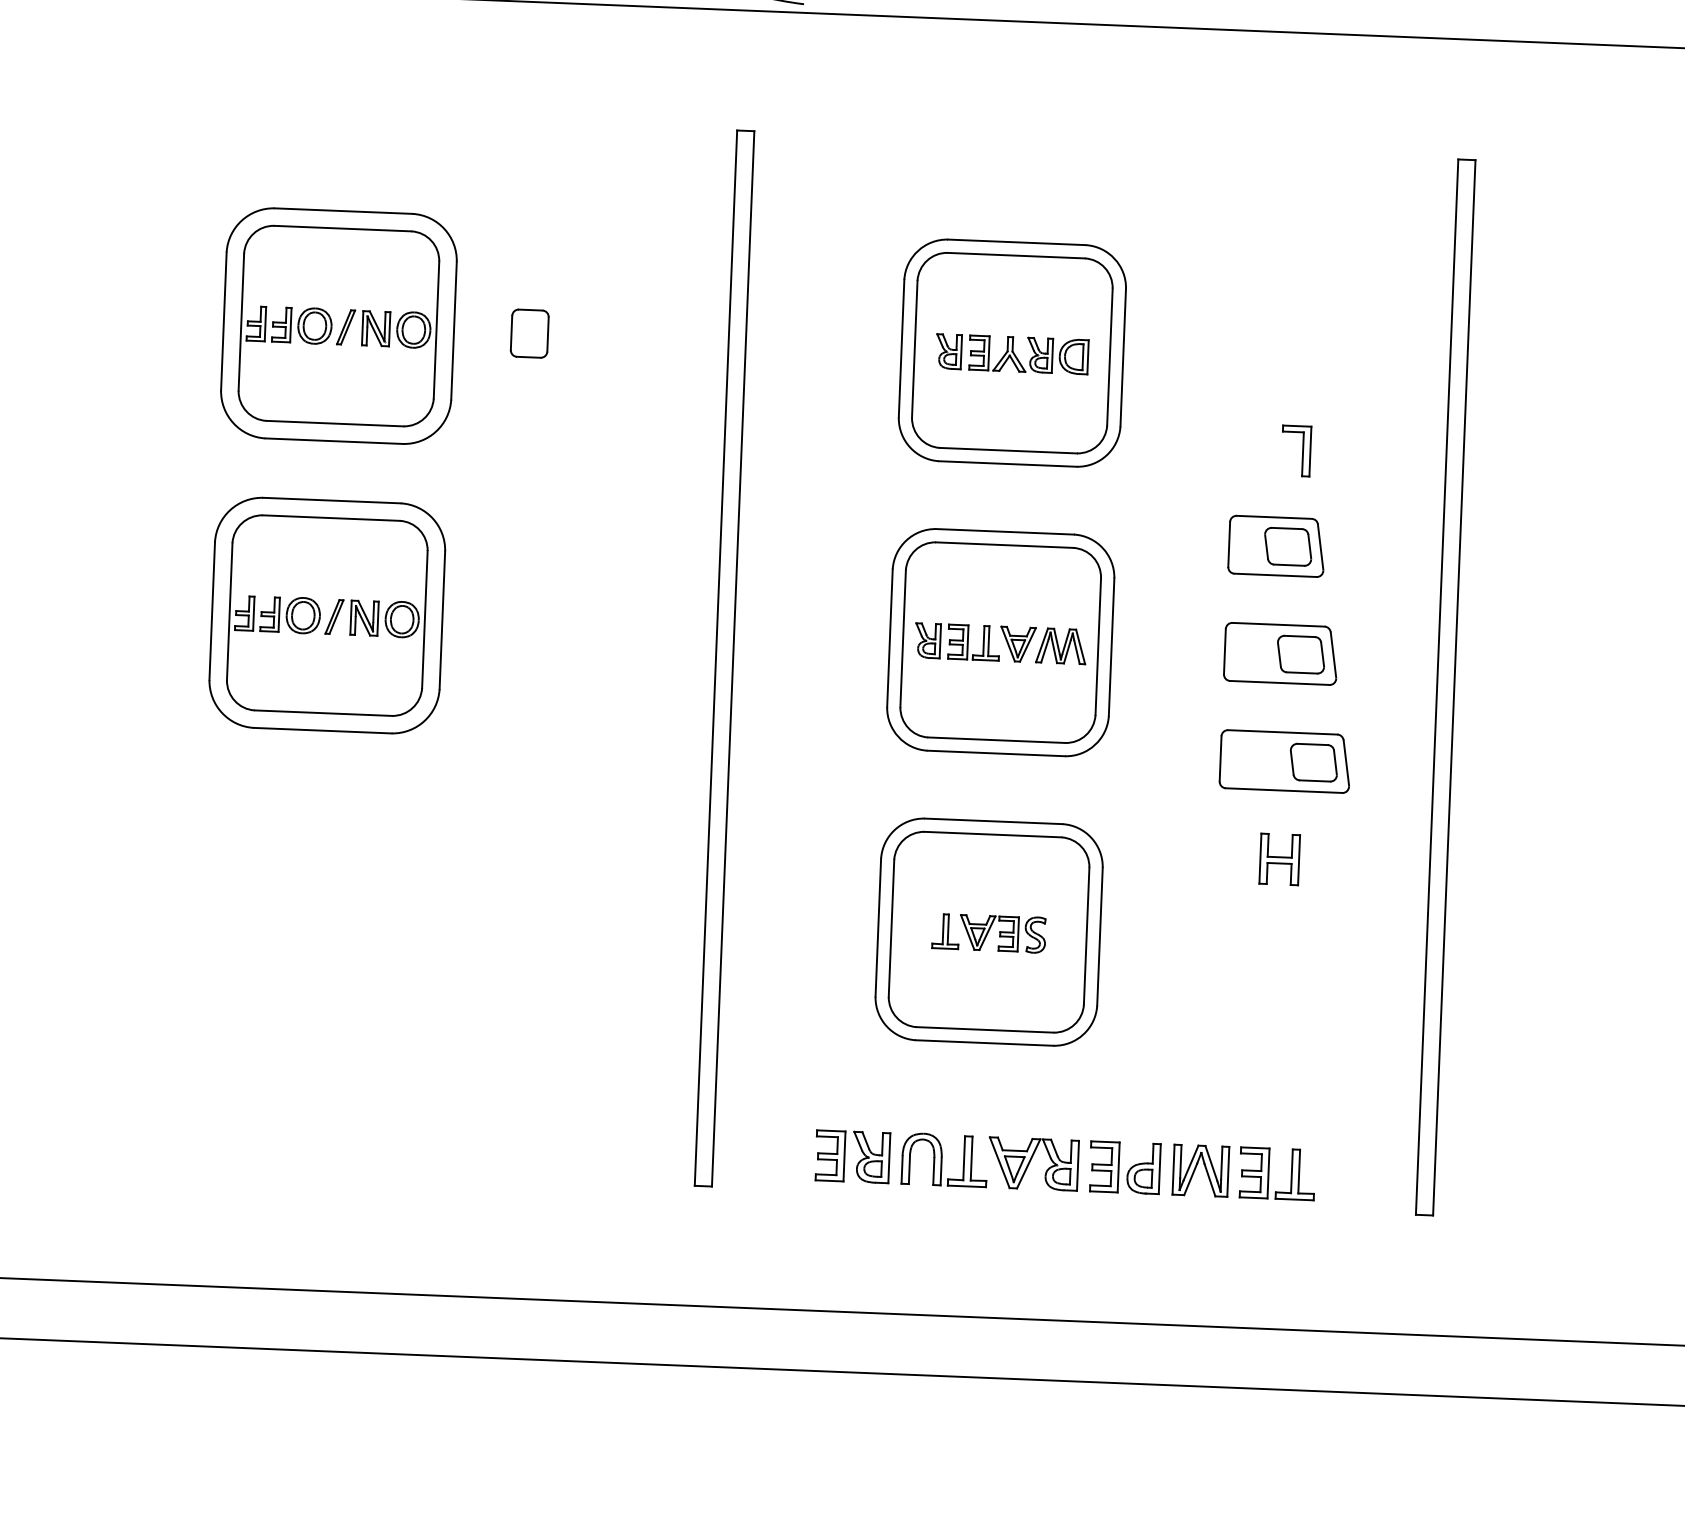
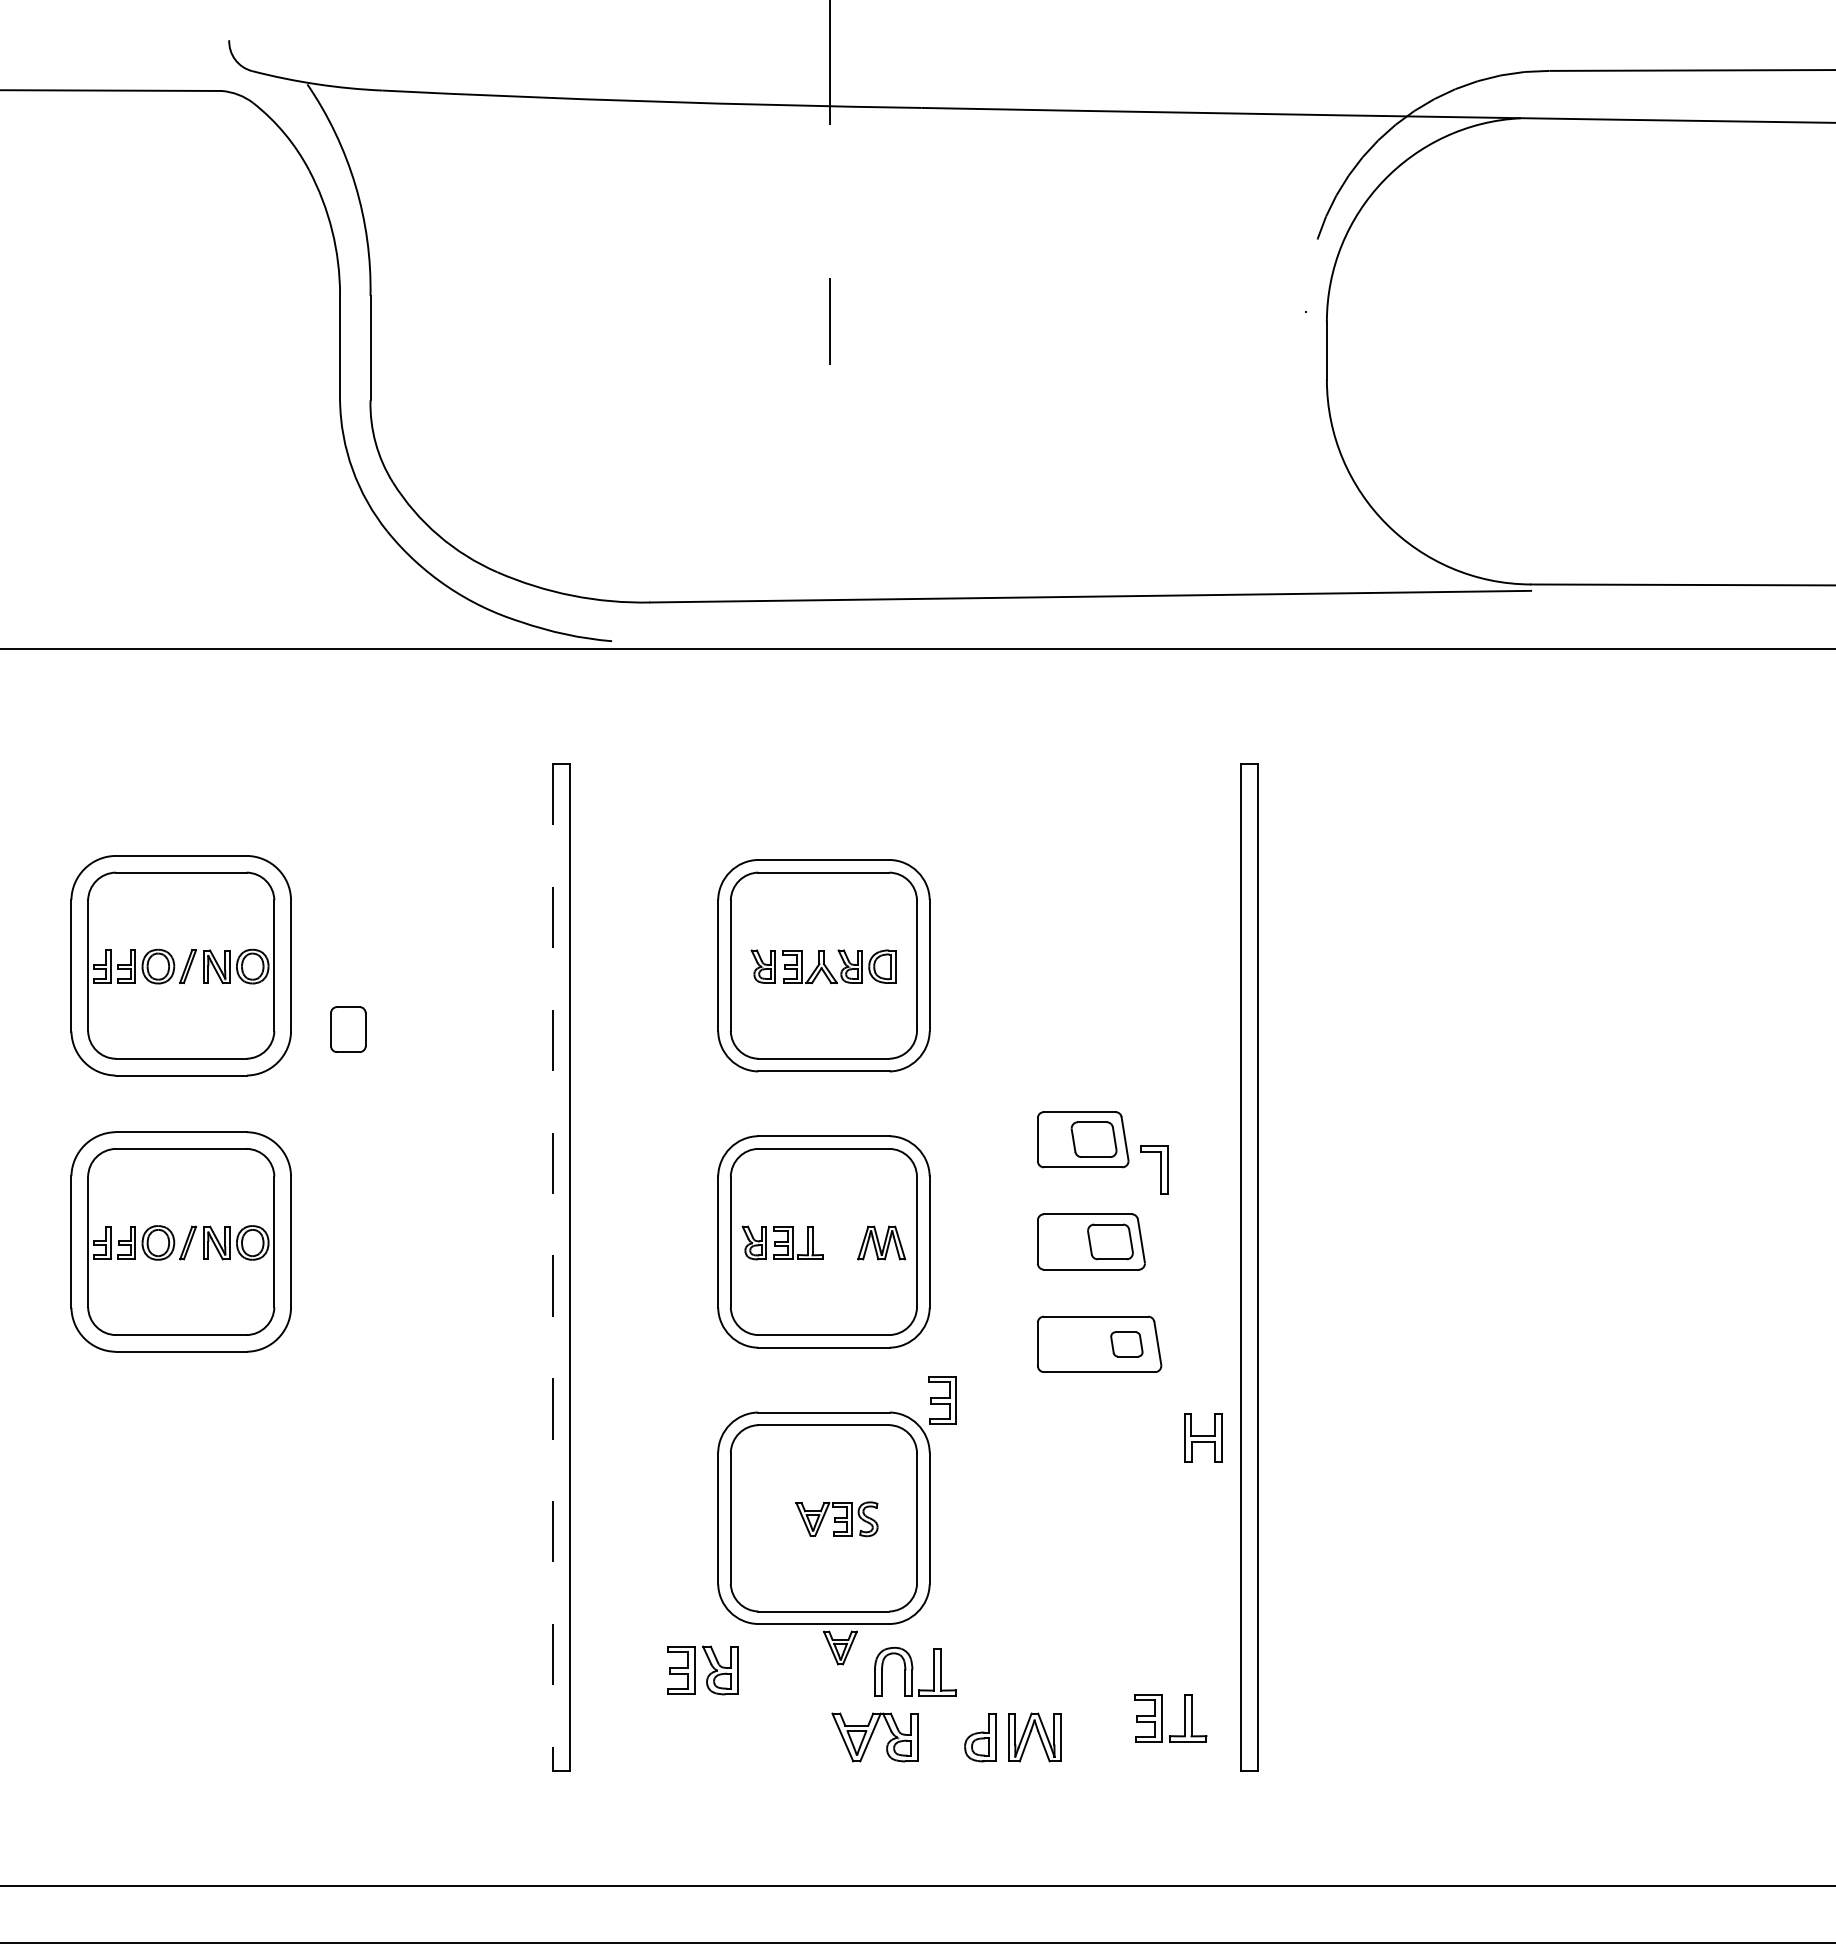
part: (529, 333) -> (348, 1029), moved
part: (1296, 450) -> (1154, 1169), moved
part: (1018, 643) -> (840, 1647), moved
line: (716, 658) -> (553, 1267), solid -> dashed
part: (1313, 762) -> (1126, 1344), size x0.7
part: (1280, 859) -> (1203, 1437), moved
part: (945, 931) -> (782, 1519), removed
part: (845, 1156) -> (695, 1670), moved
part: (944, 1159) -> (915, 1671), moved
part: (1104, 1166) -> (942, 1400), moved
part: (1268, 1173) -> (1162, 1718), moved

